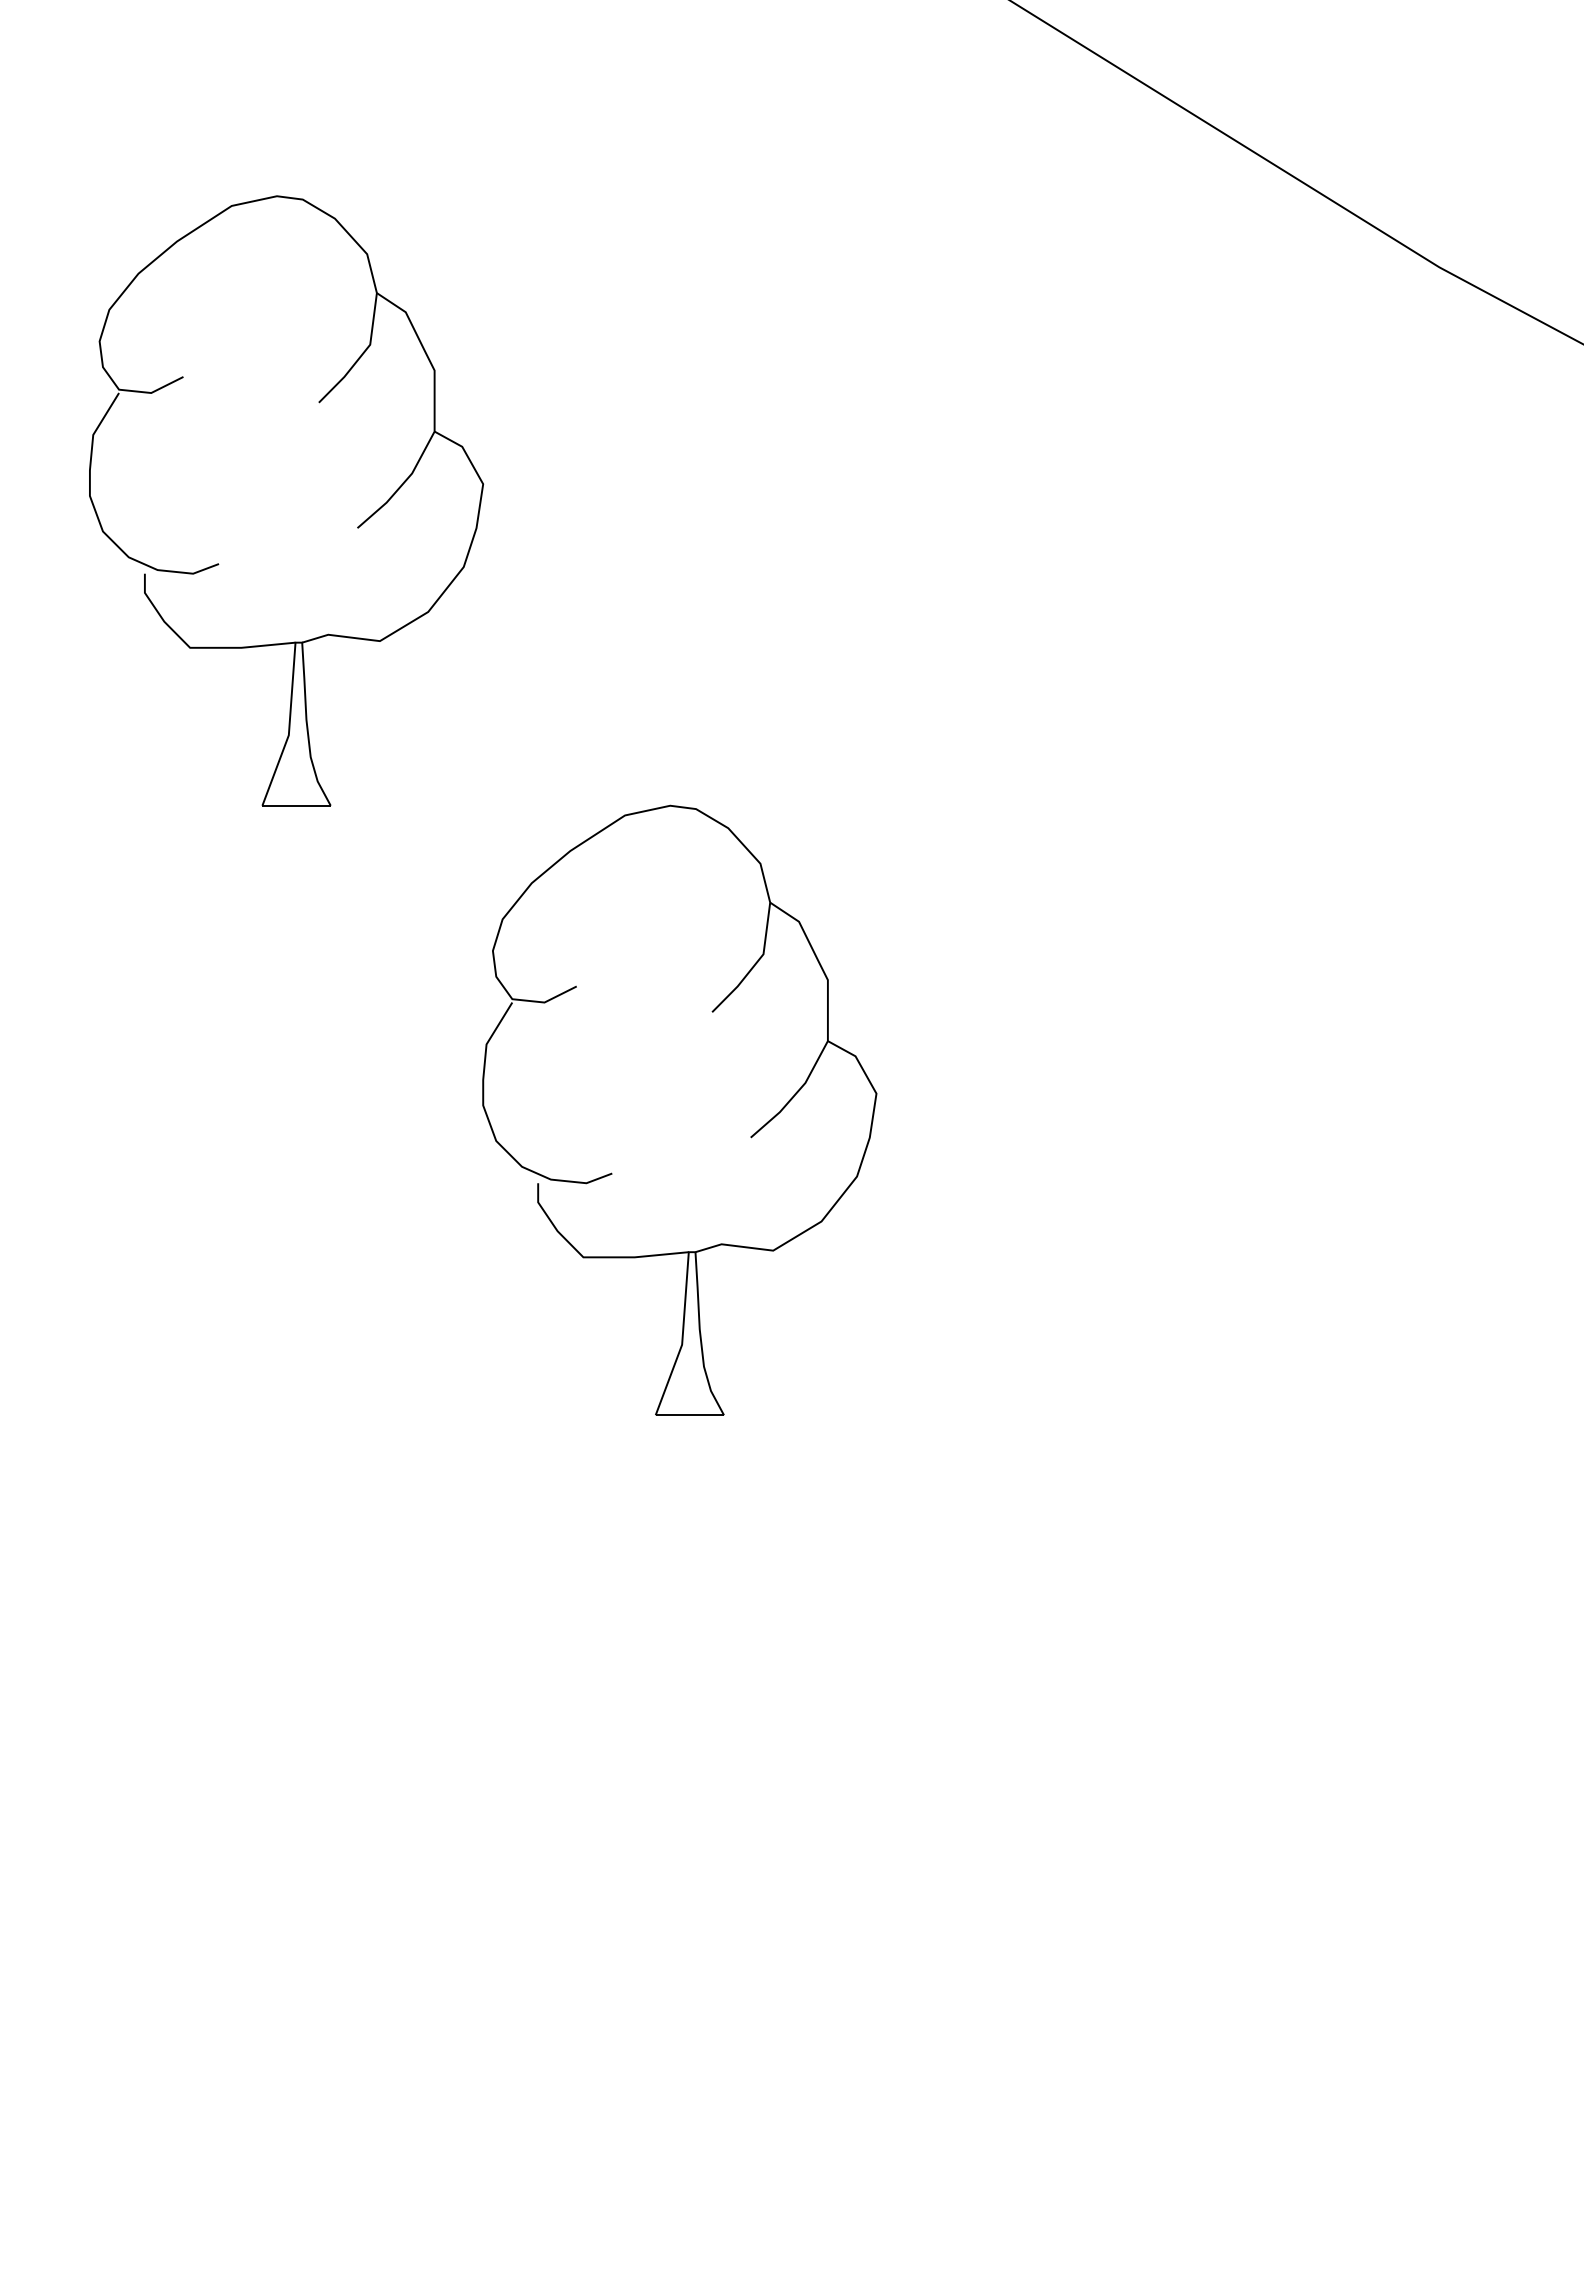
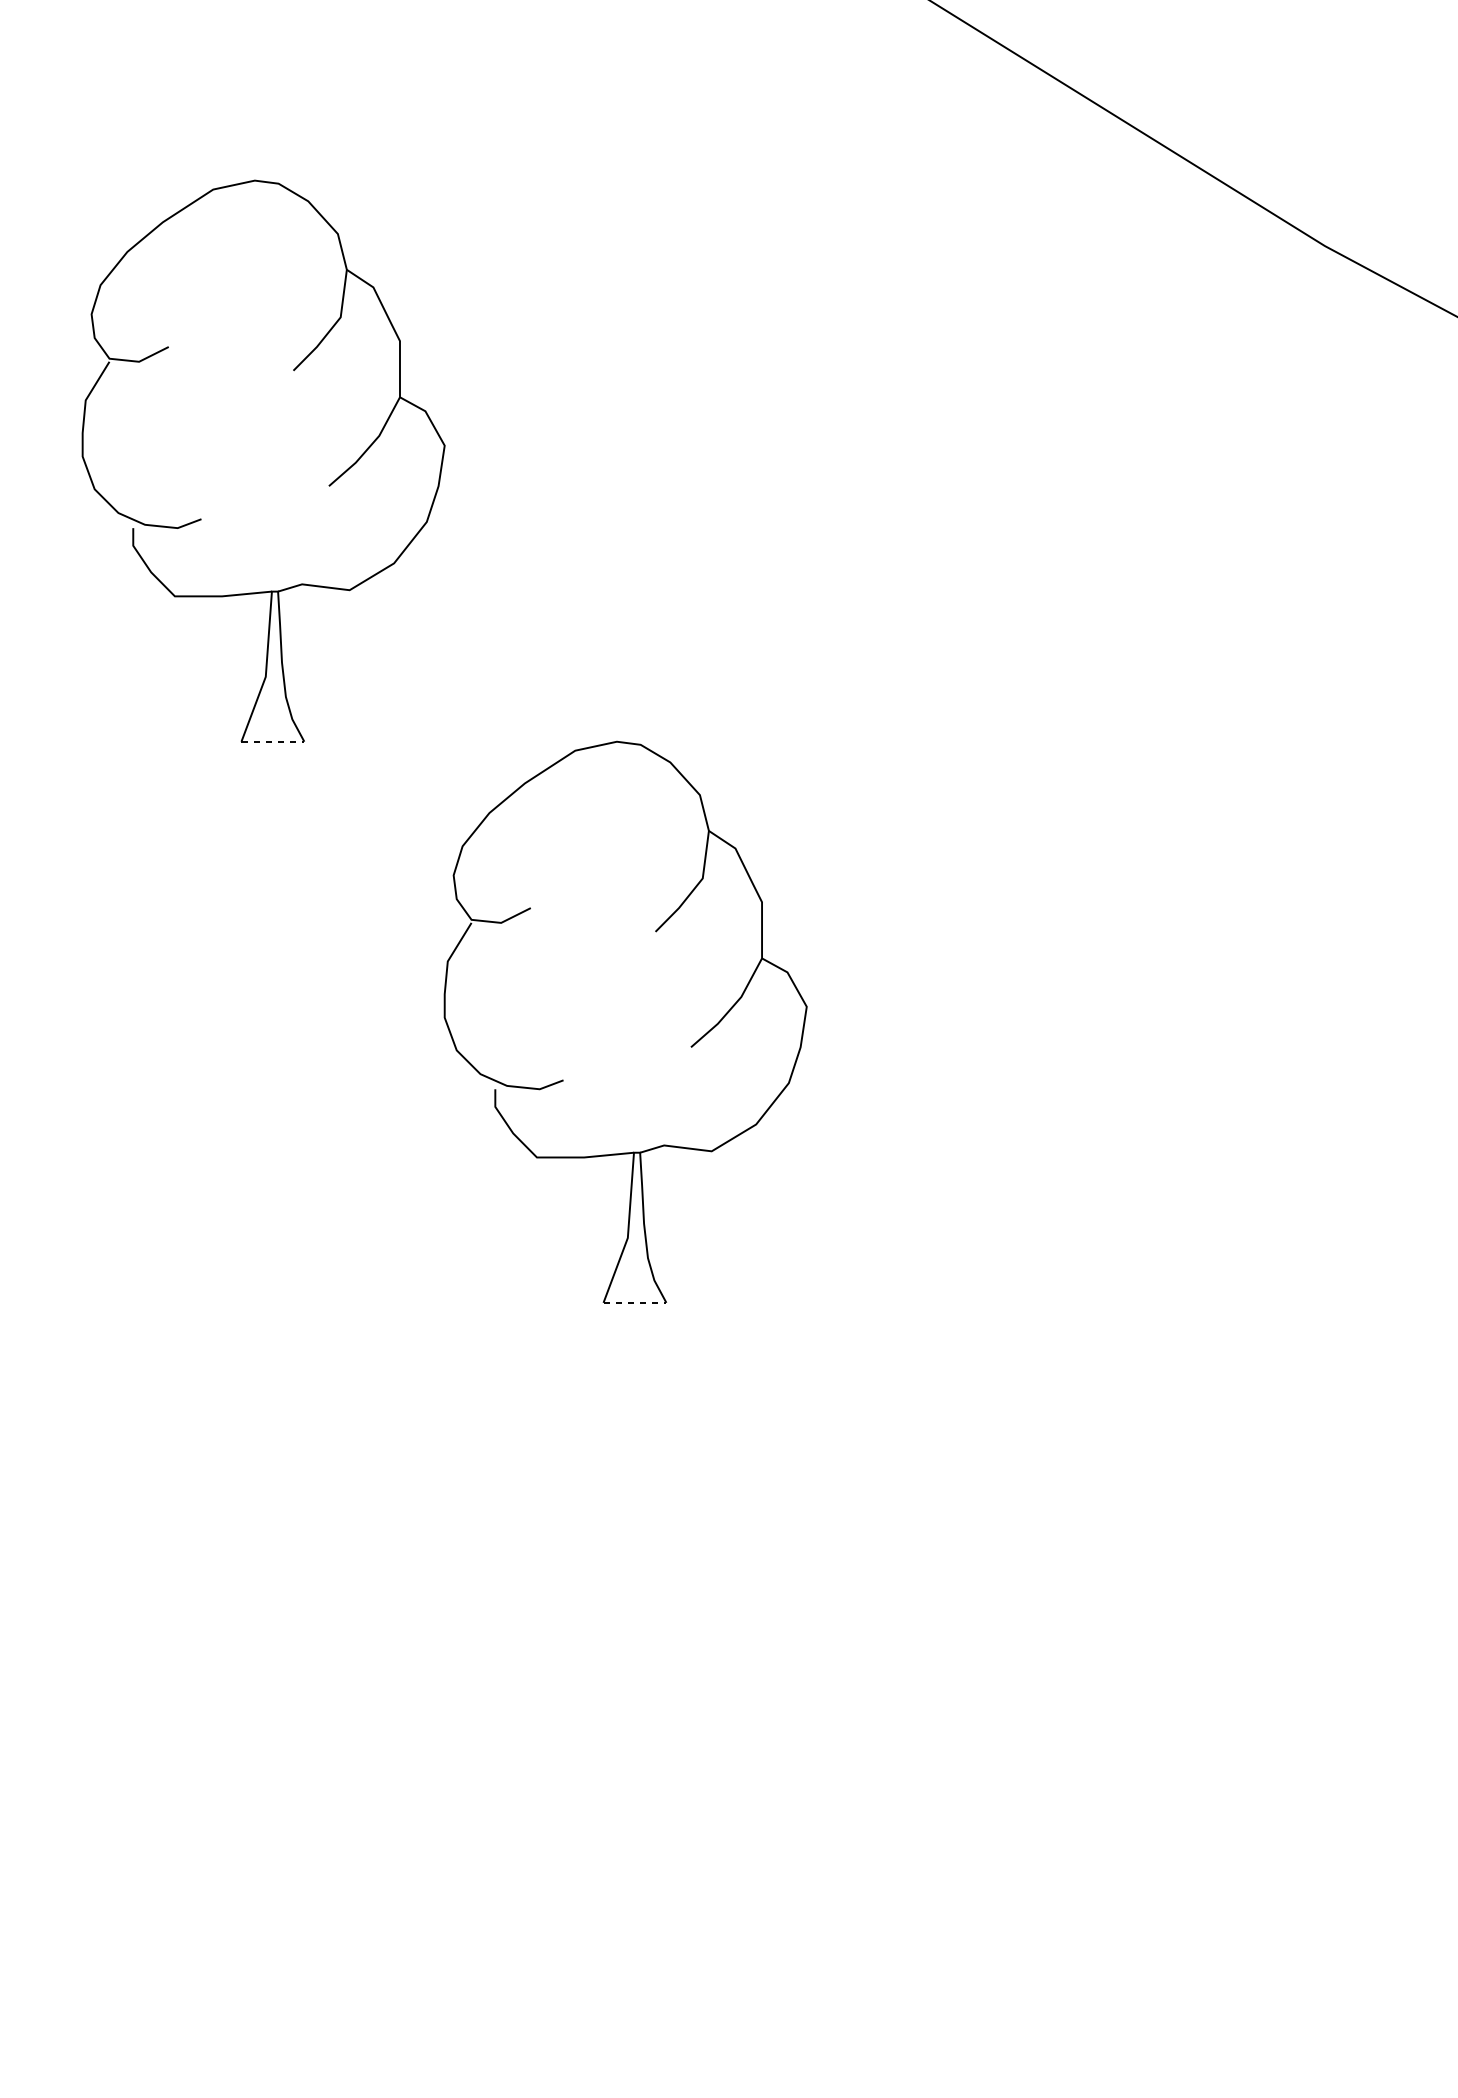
line: (297, 805) -> (273, 741), solid -> dashed
line: (690, 1415) -> (635, 1303), solid -> dashed

